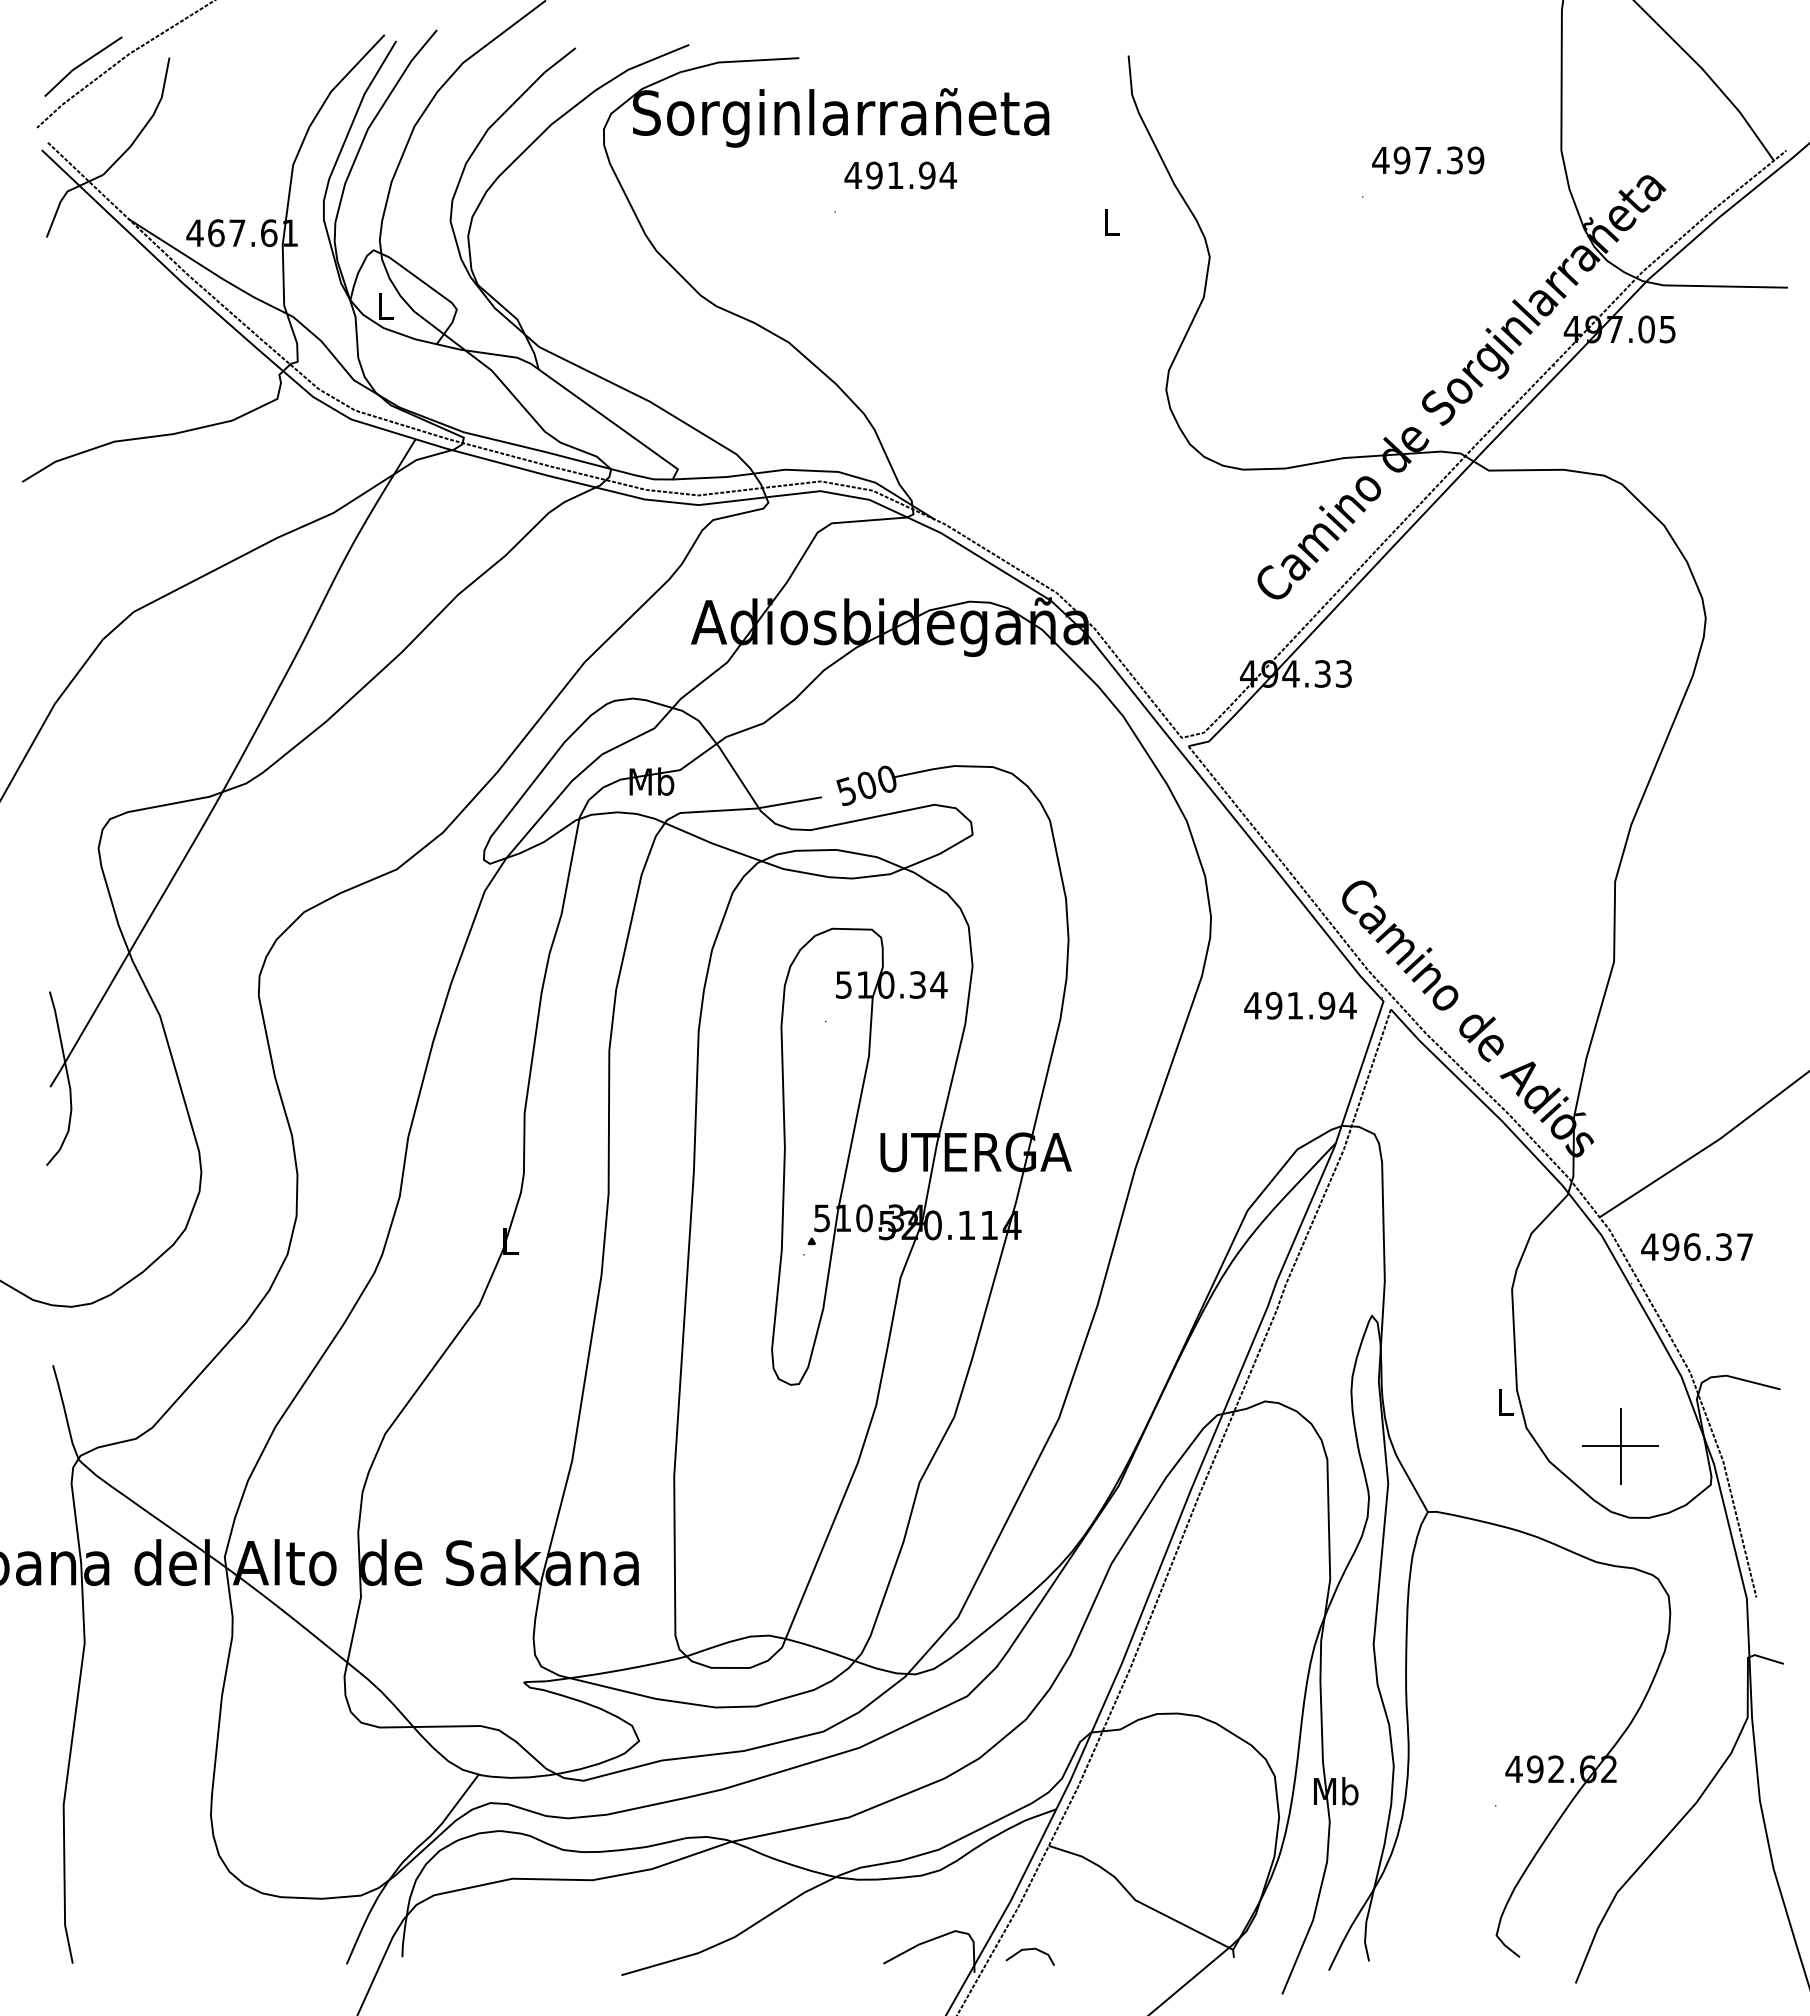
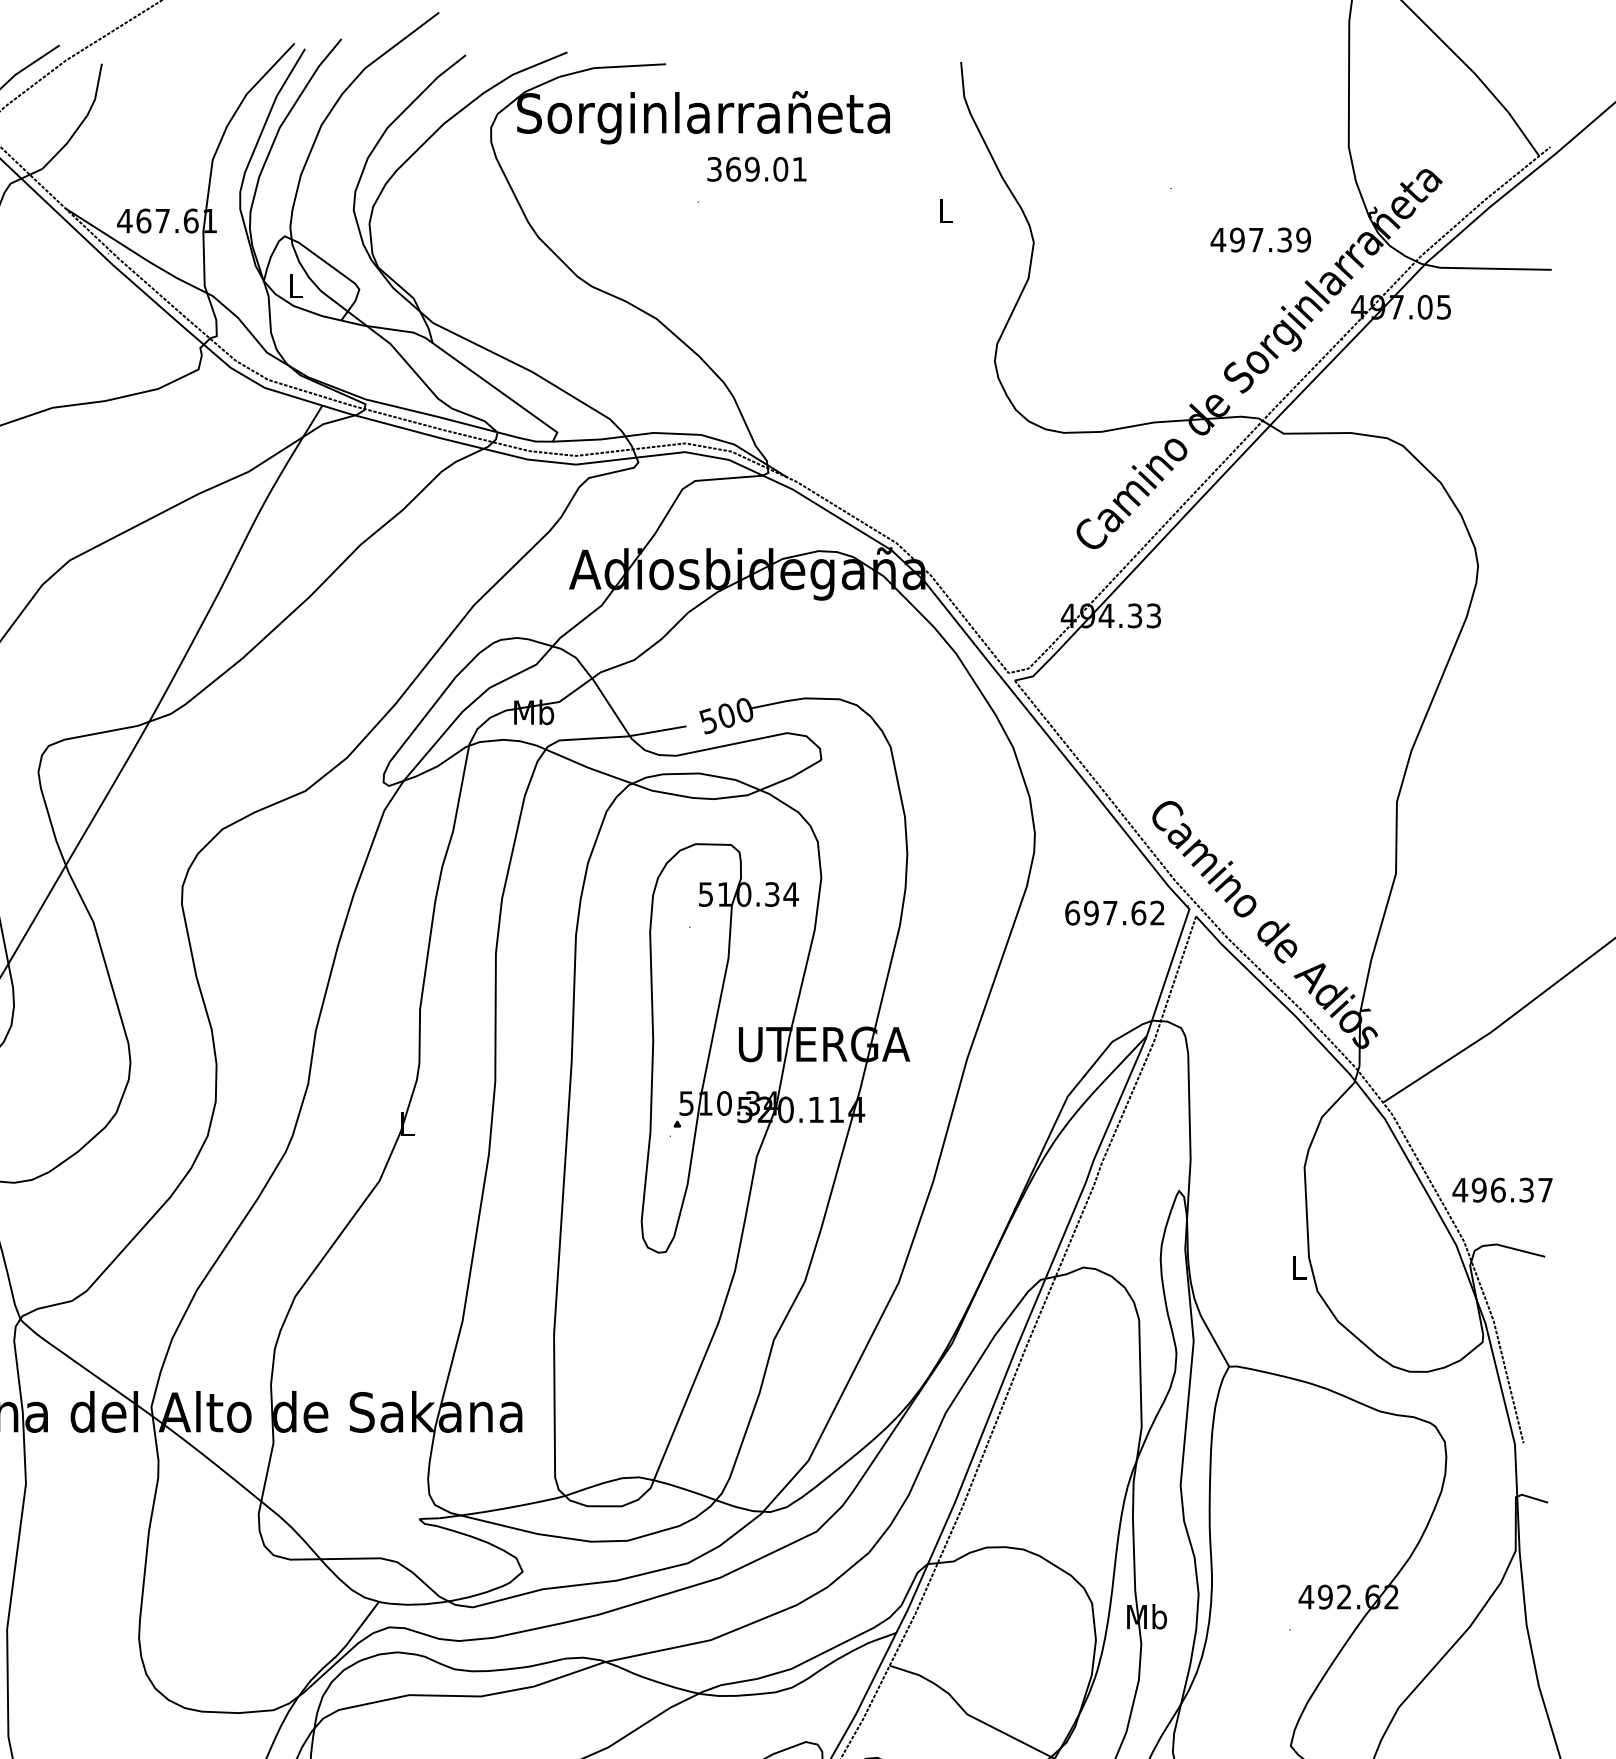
text: (1428, 160) -> (1261, 240), moved
text: (900, 175) -> (756, 169), 491.94 -> 369.01
text: (1300, 1005) -> (1115, 912), 491.94 -> 697.62
text: (1696, 1246) -> (1502, 1189), moved
part: (1620, 1446) -> (1401, 1307), removed

